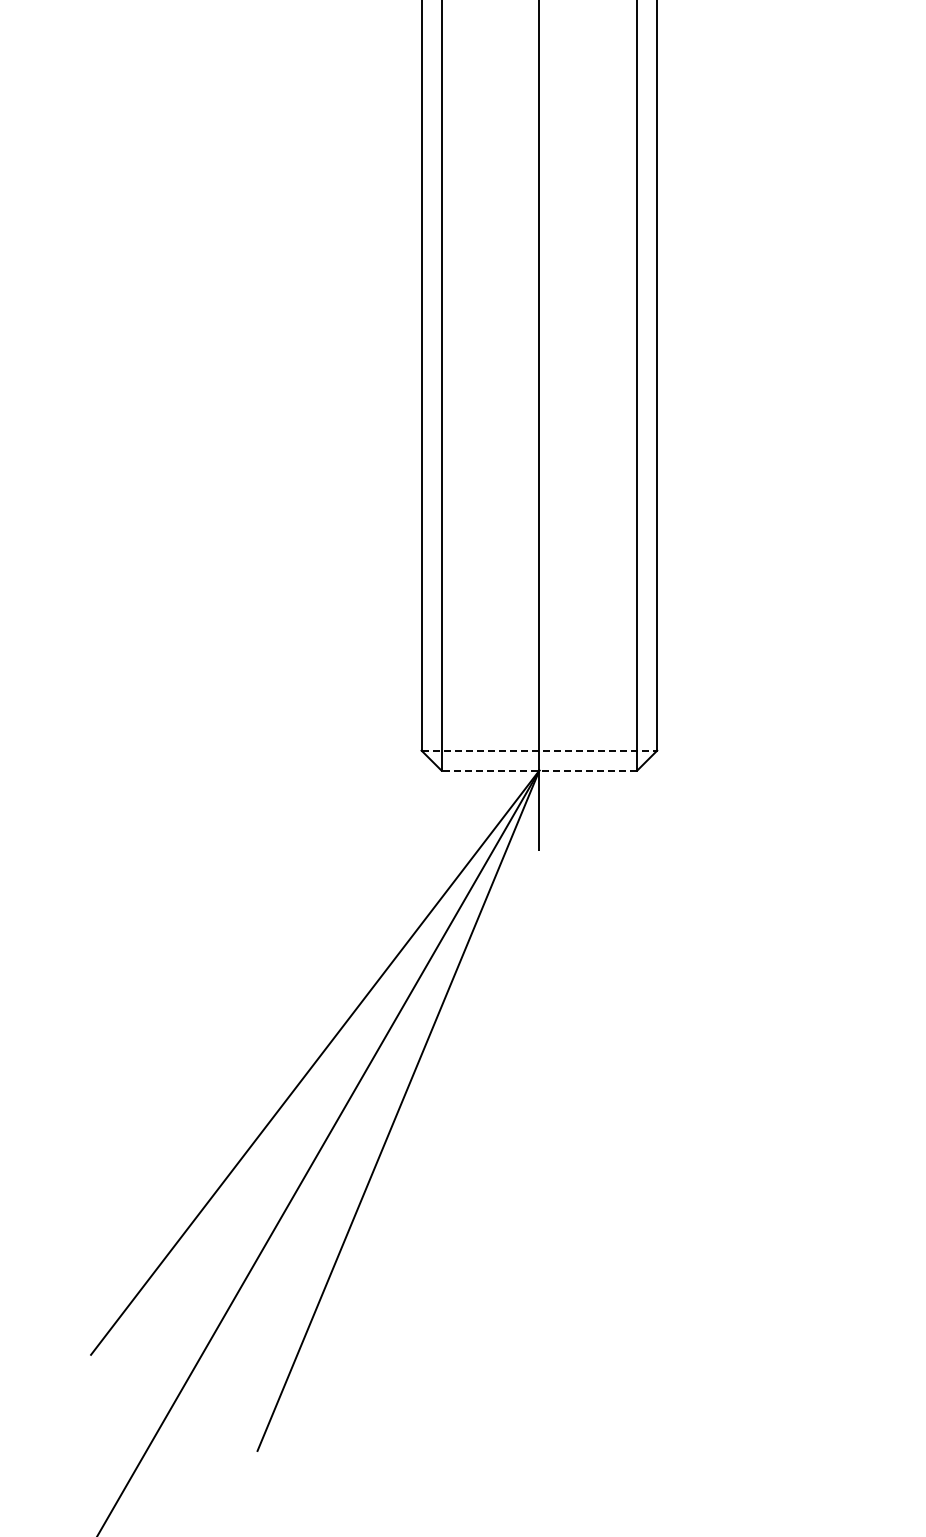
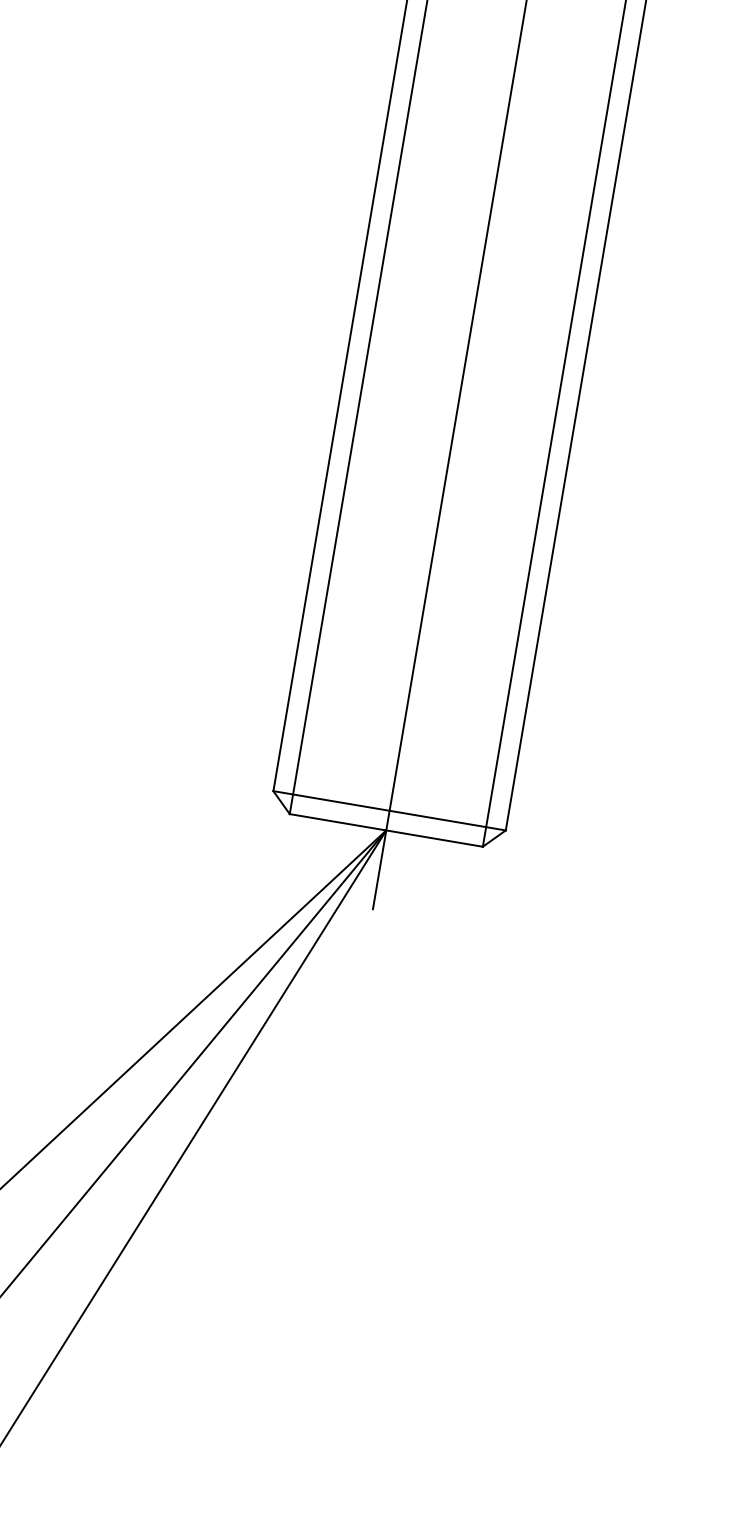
line: (539, 750) -> (389, 810), dashed -> solid
line: (539, 770) -> (386, 830), dashed -> solid

